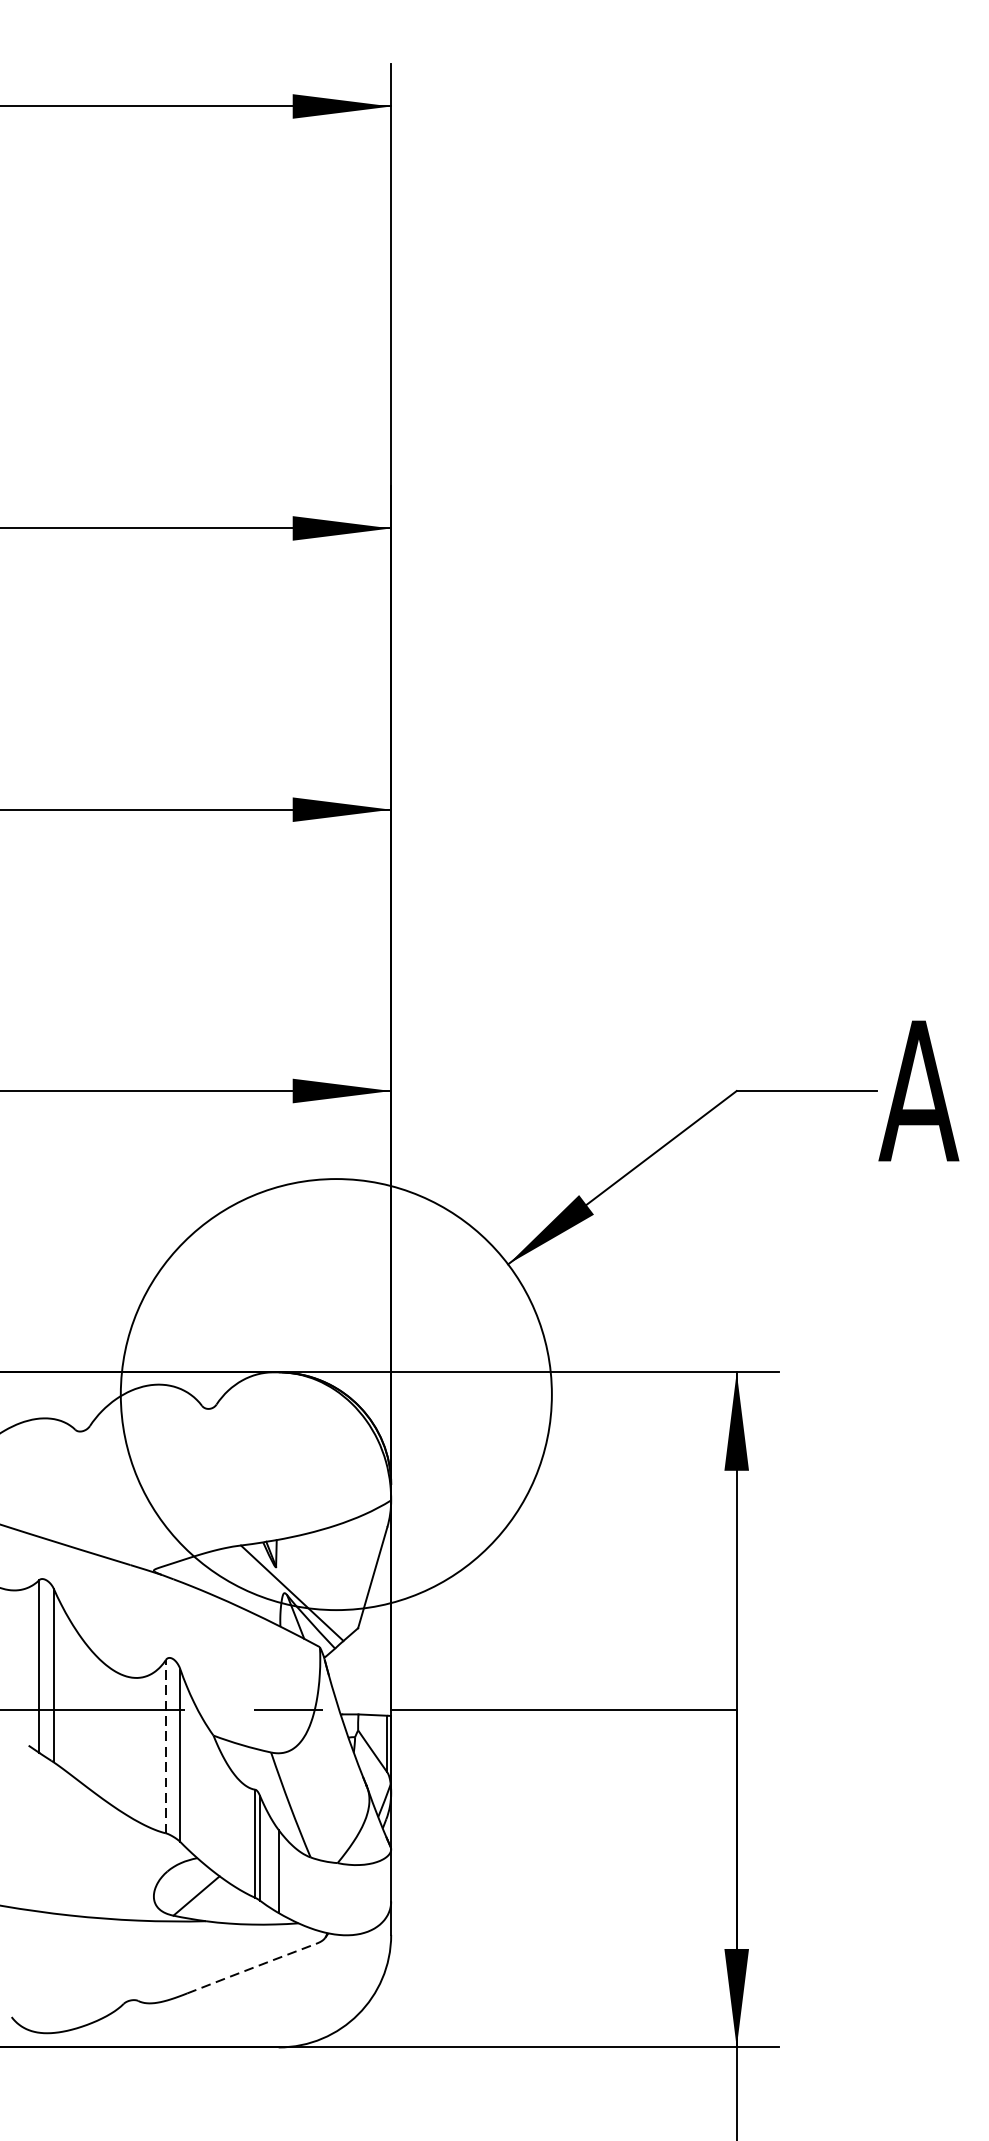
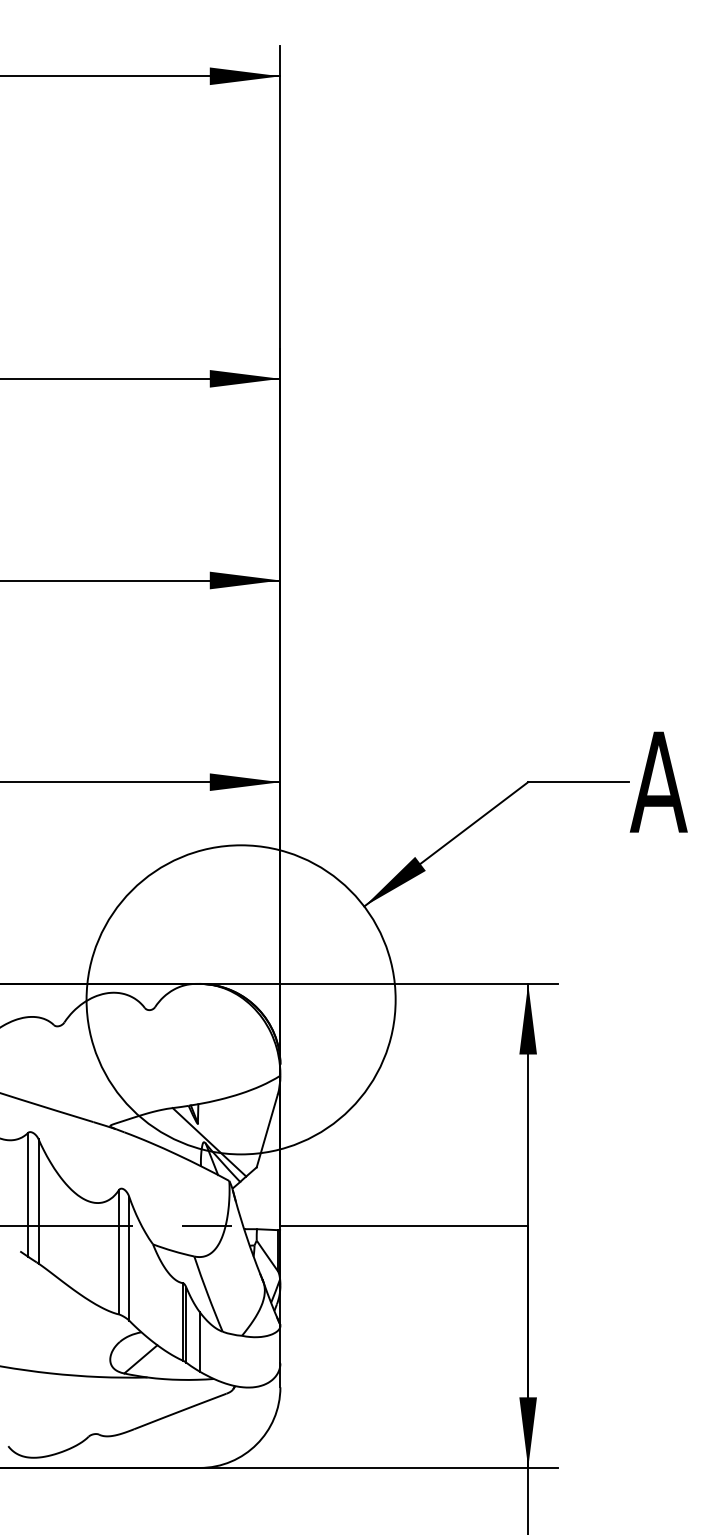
line: (165, 1745) -> (118, 1251), dashed -> solid
line: (251, 1968) -> (180, 1411), dashed -> solid

